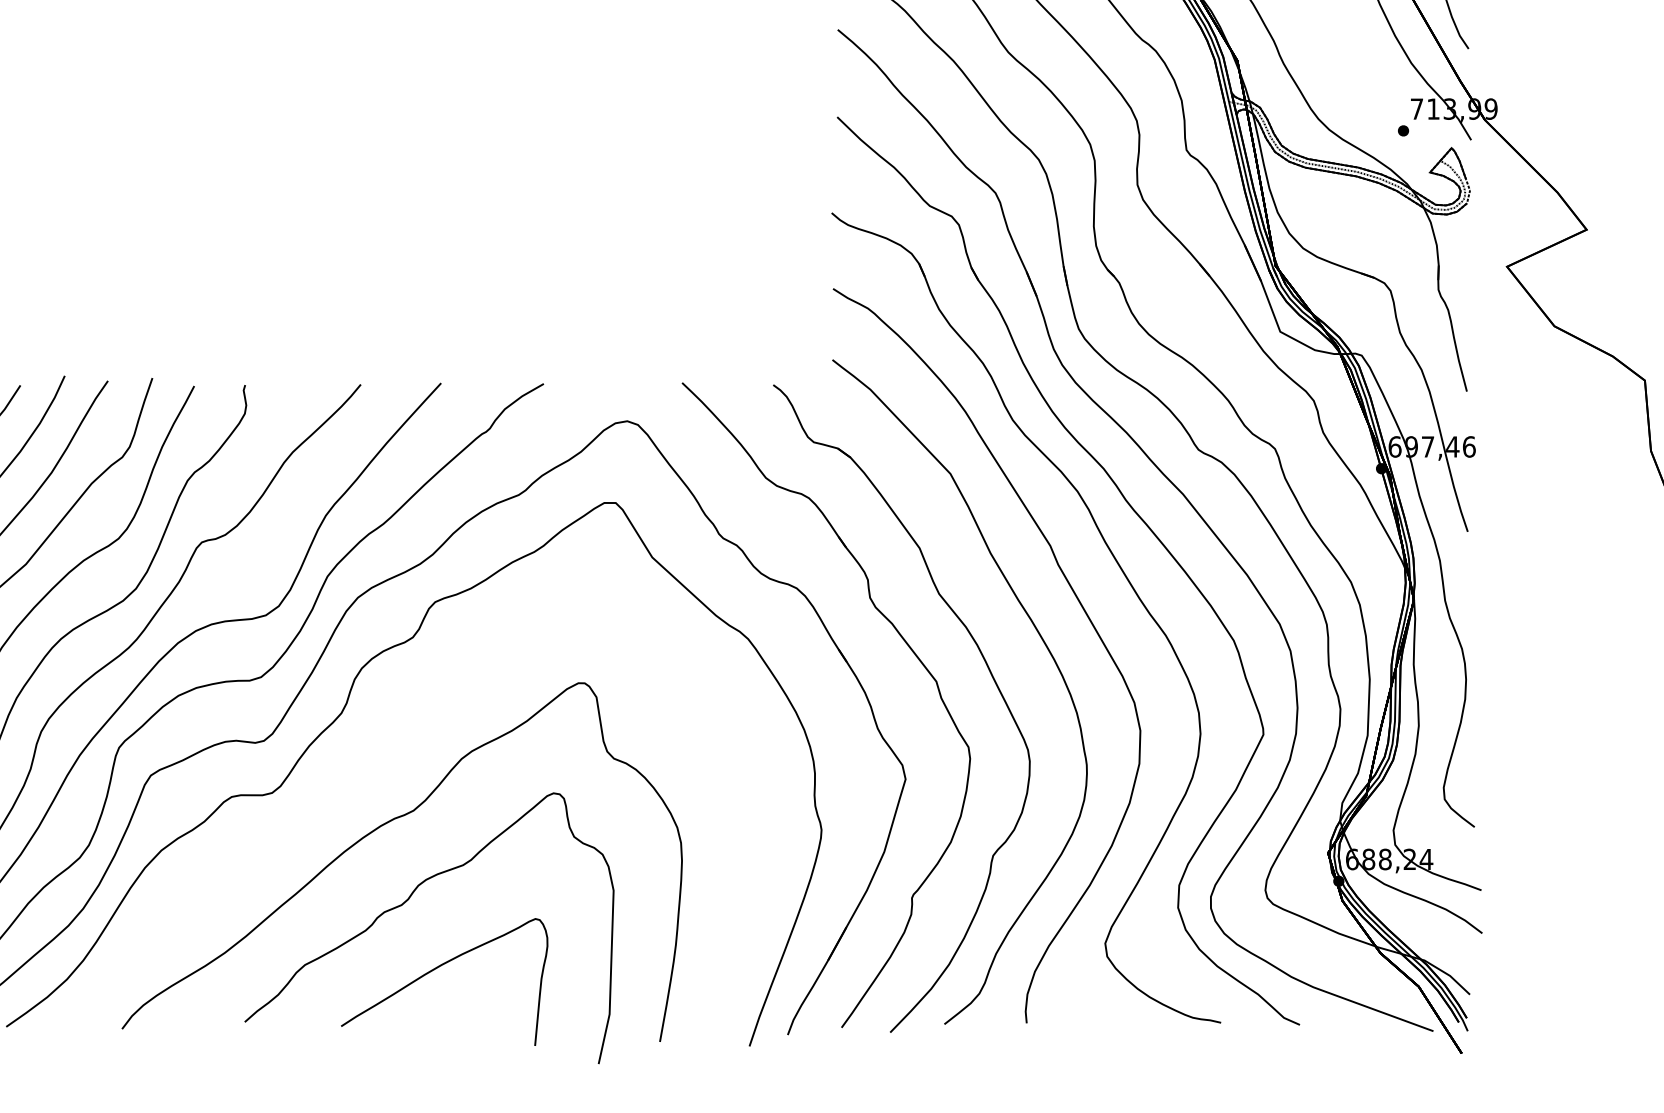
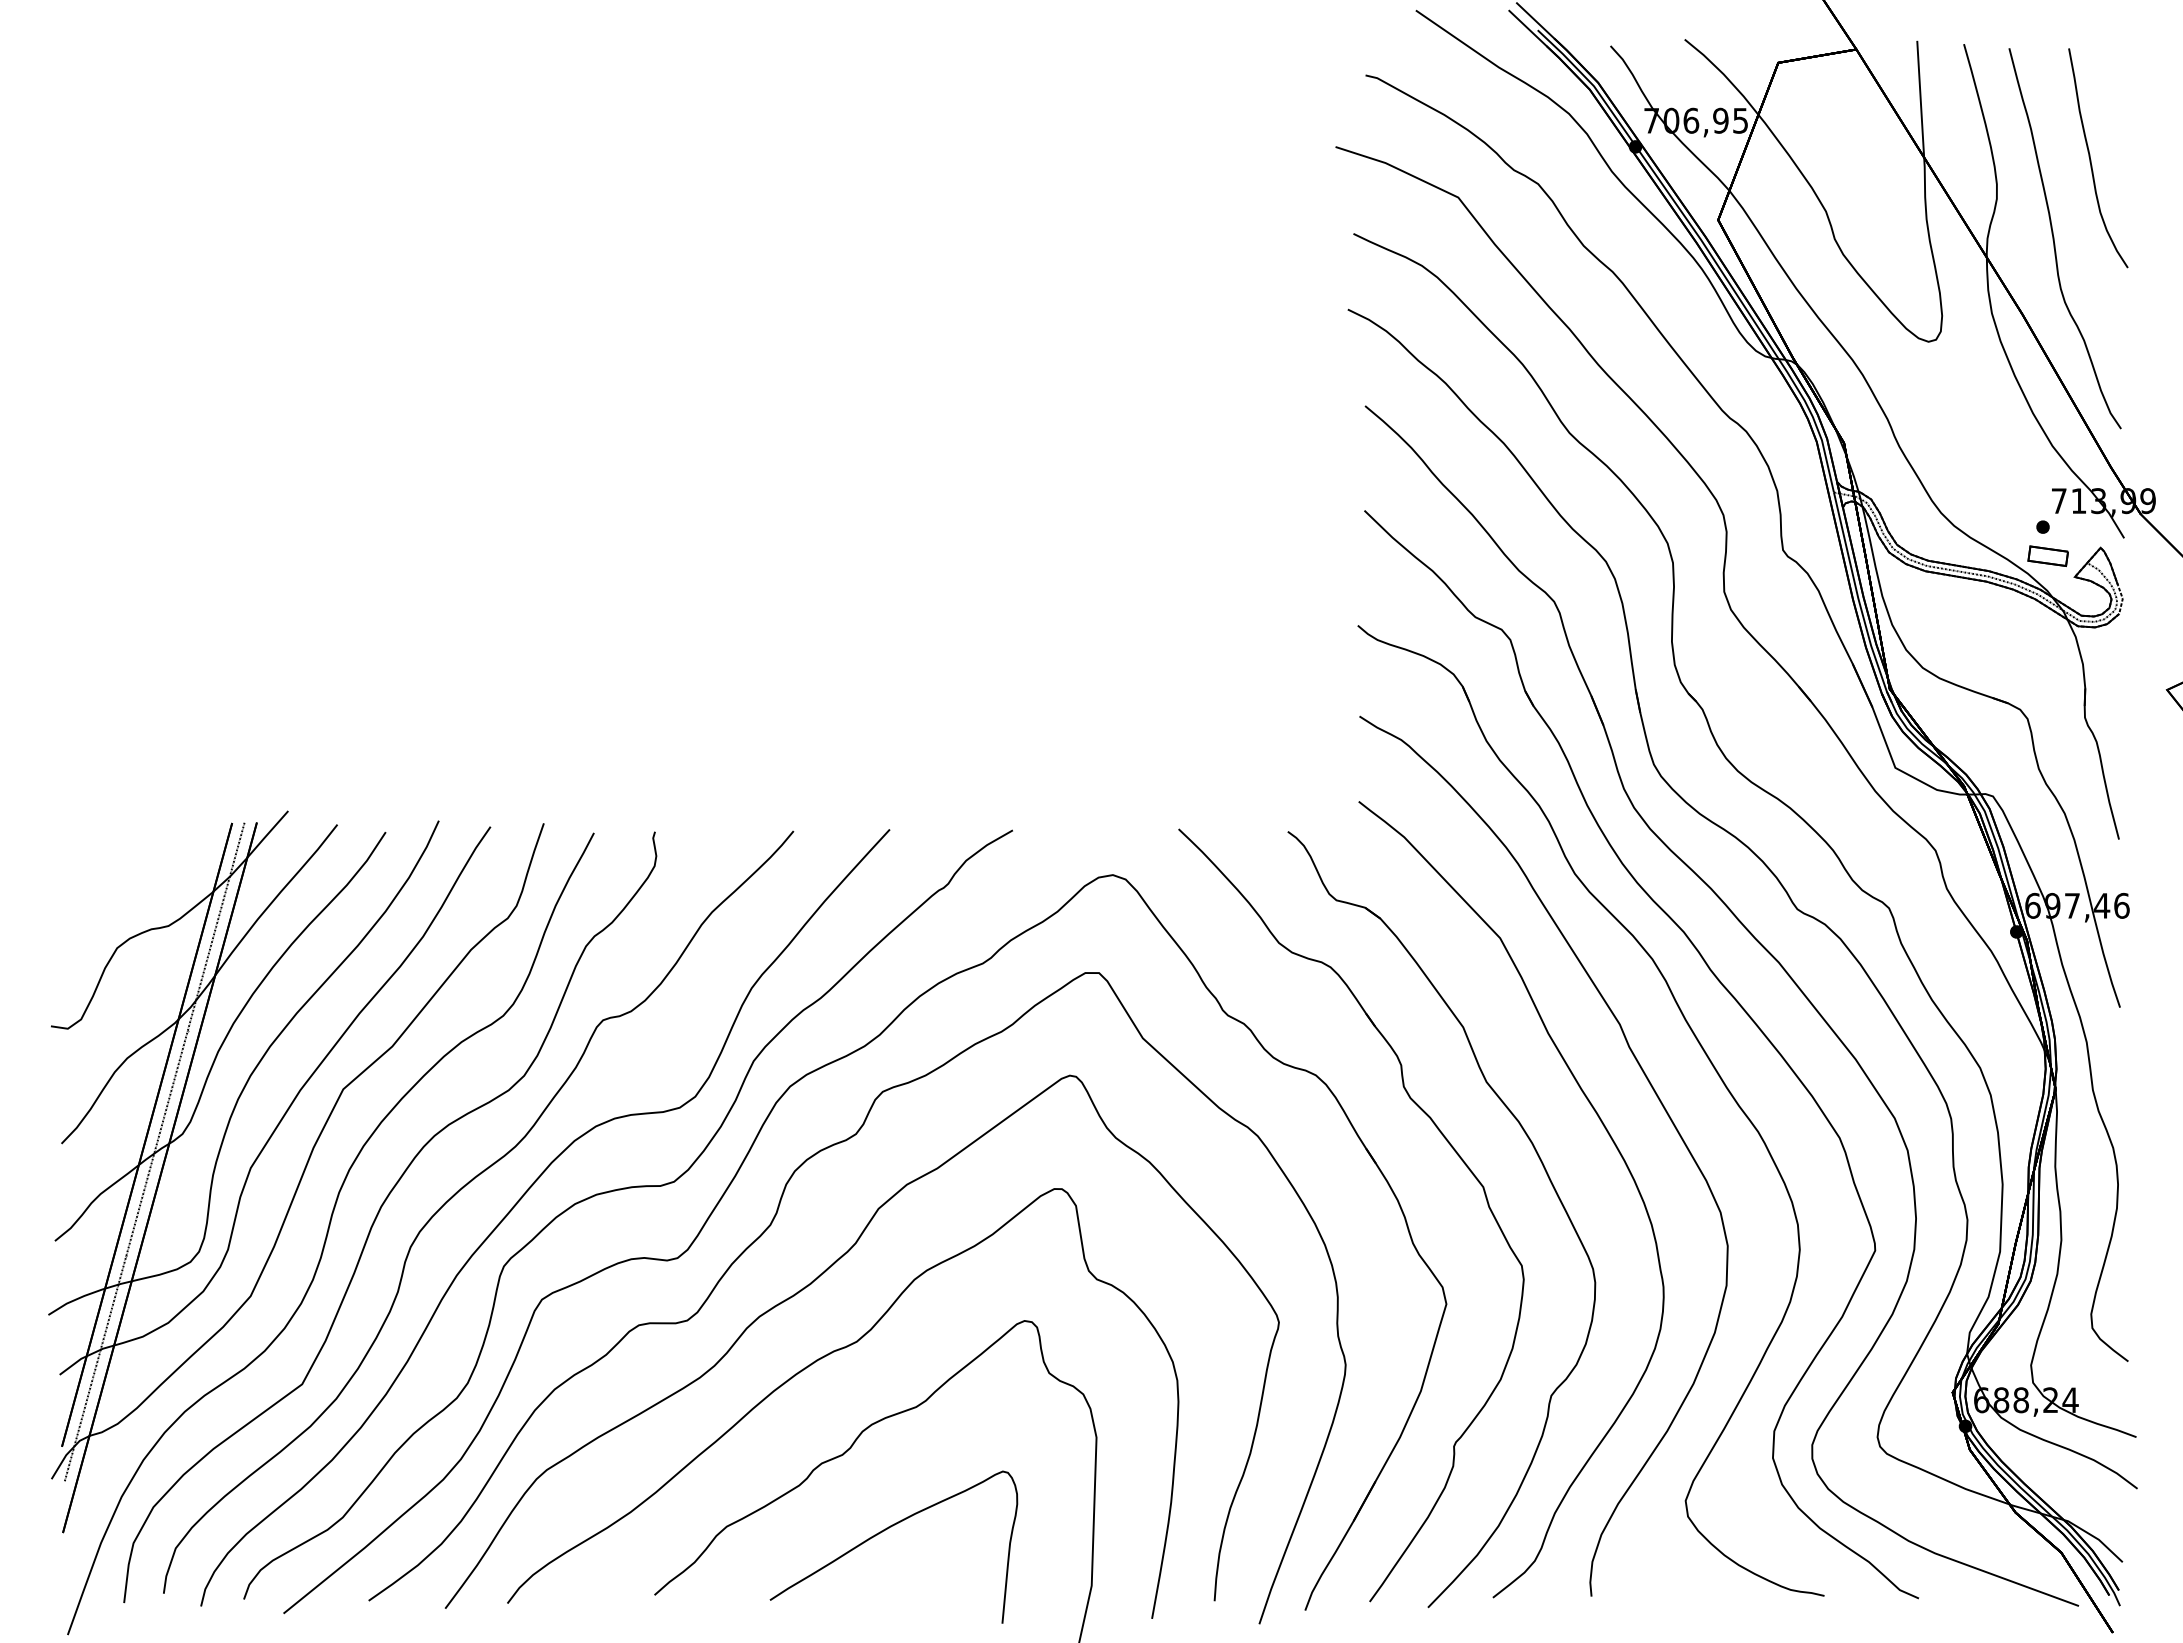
part: (1407, 154) -> (2047, 555), added
part: (374, 763) -> (810, 1285), added

